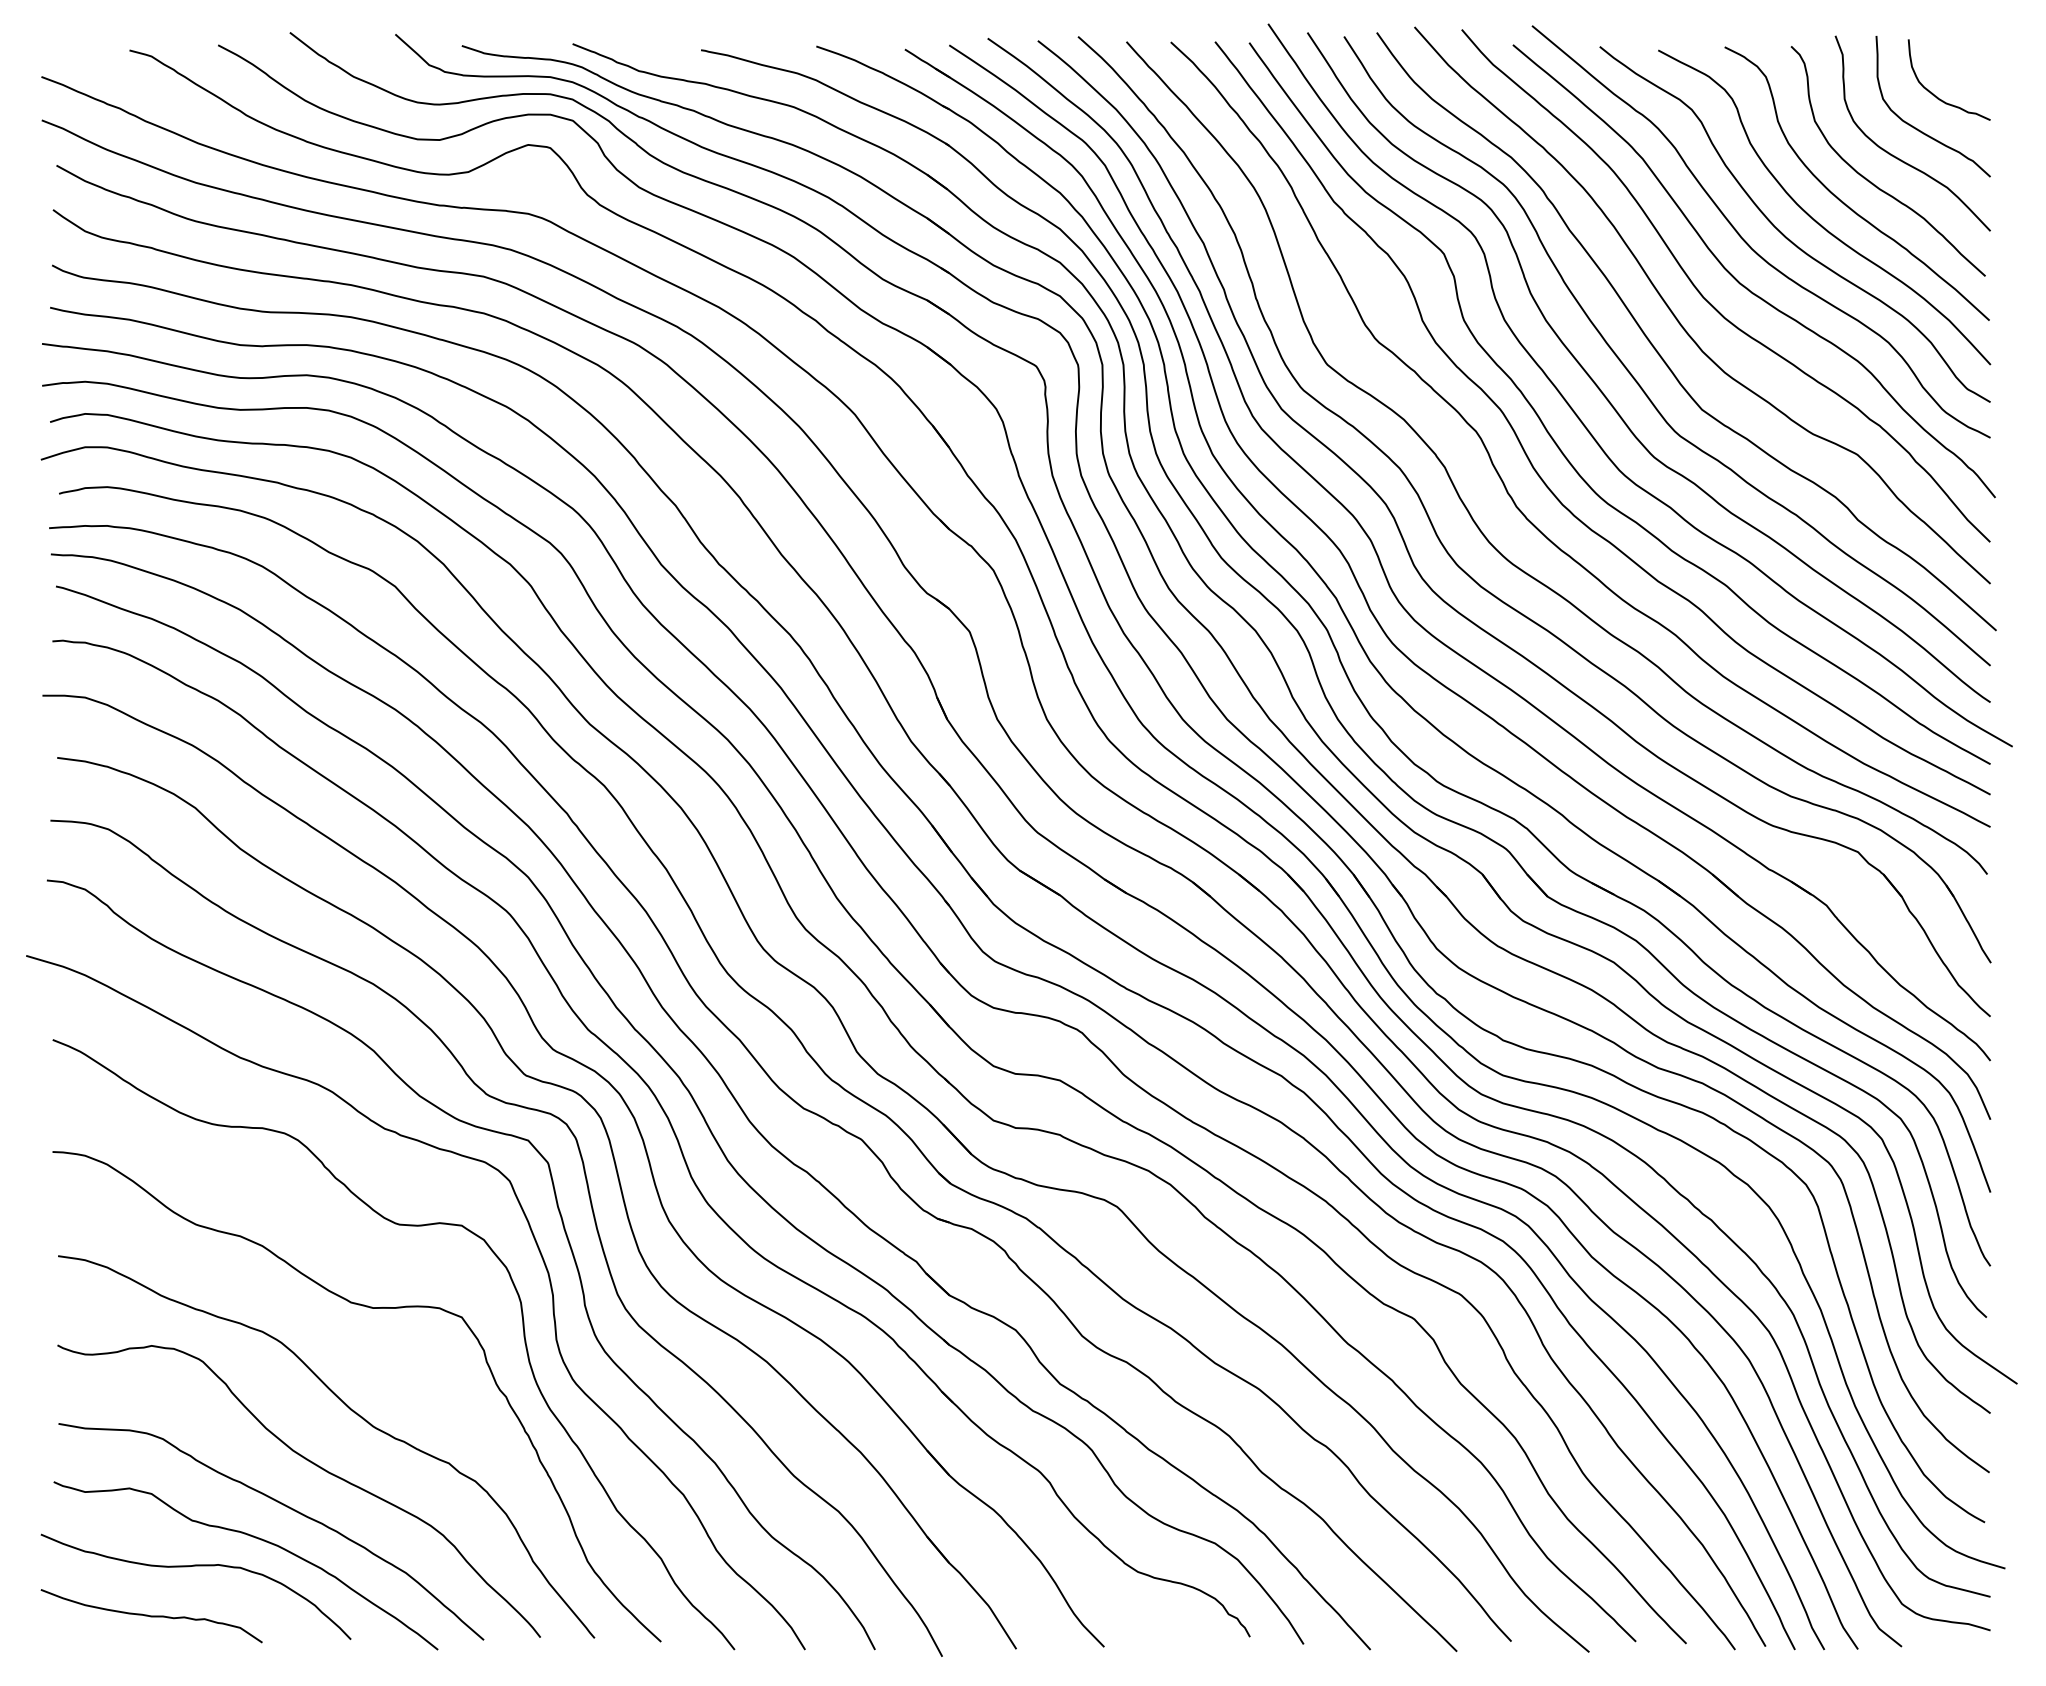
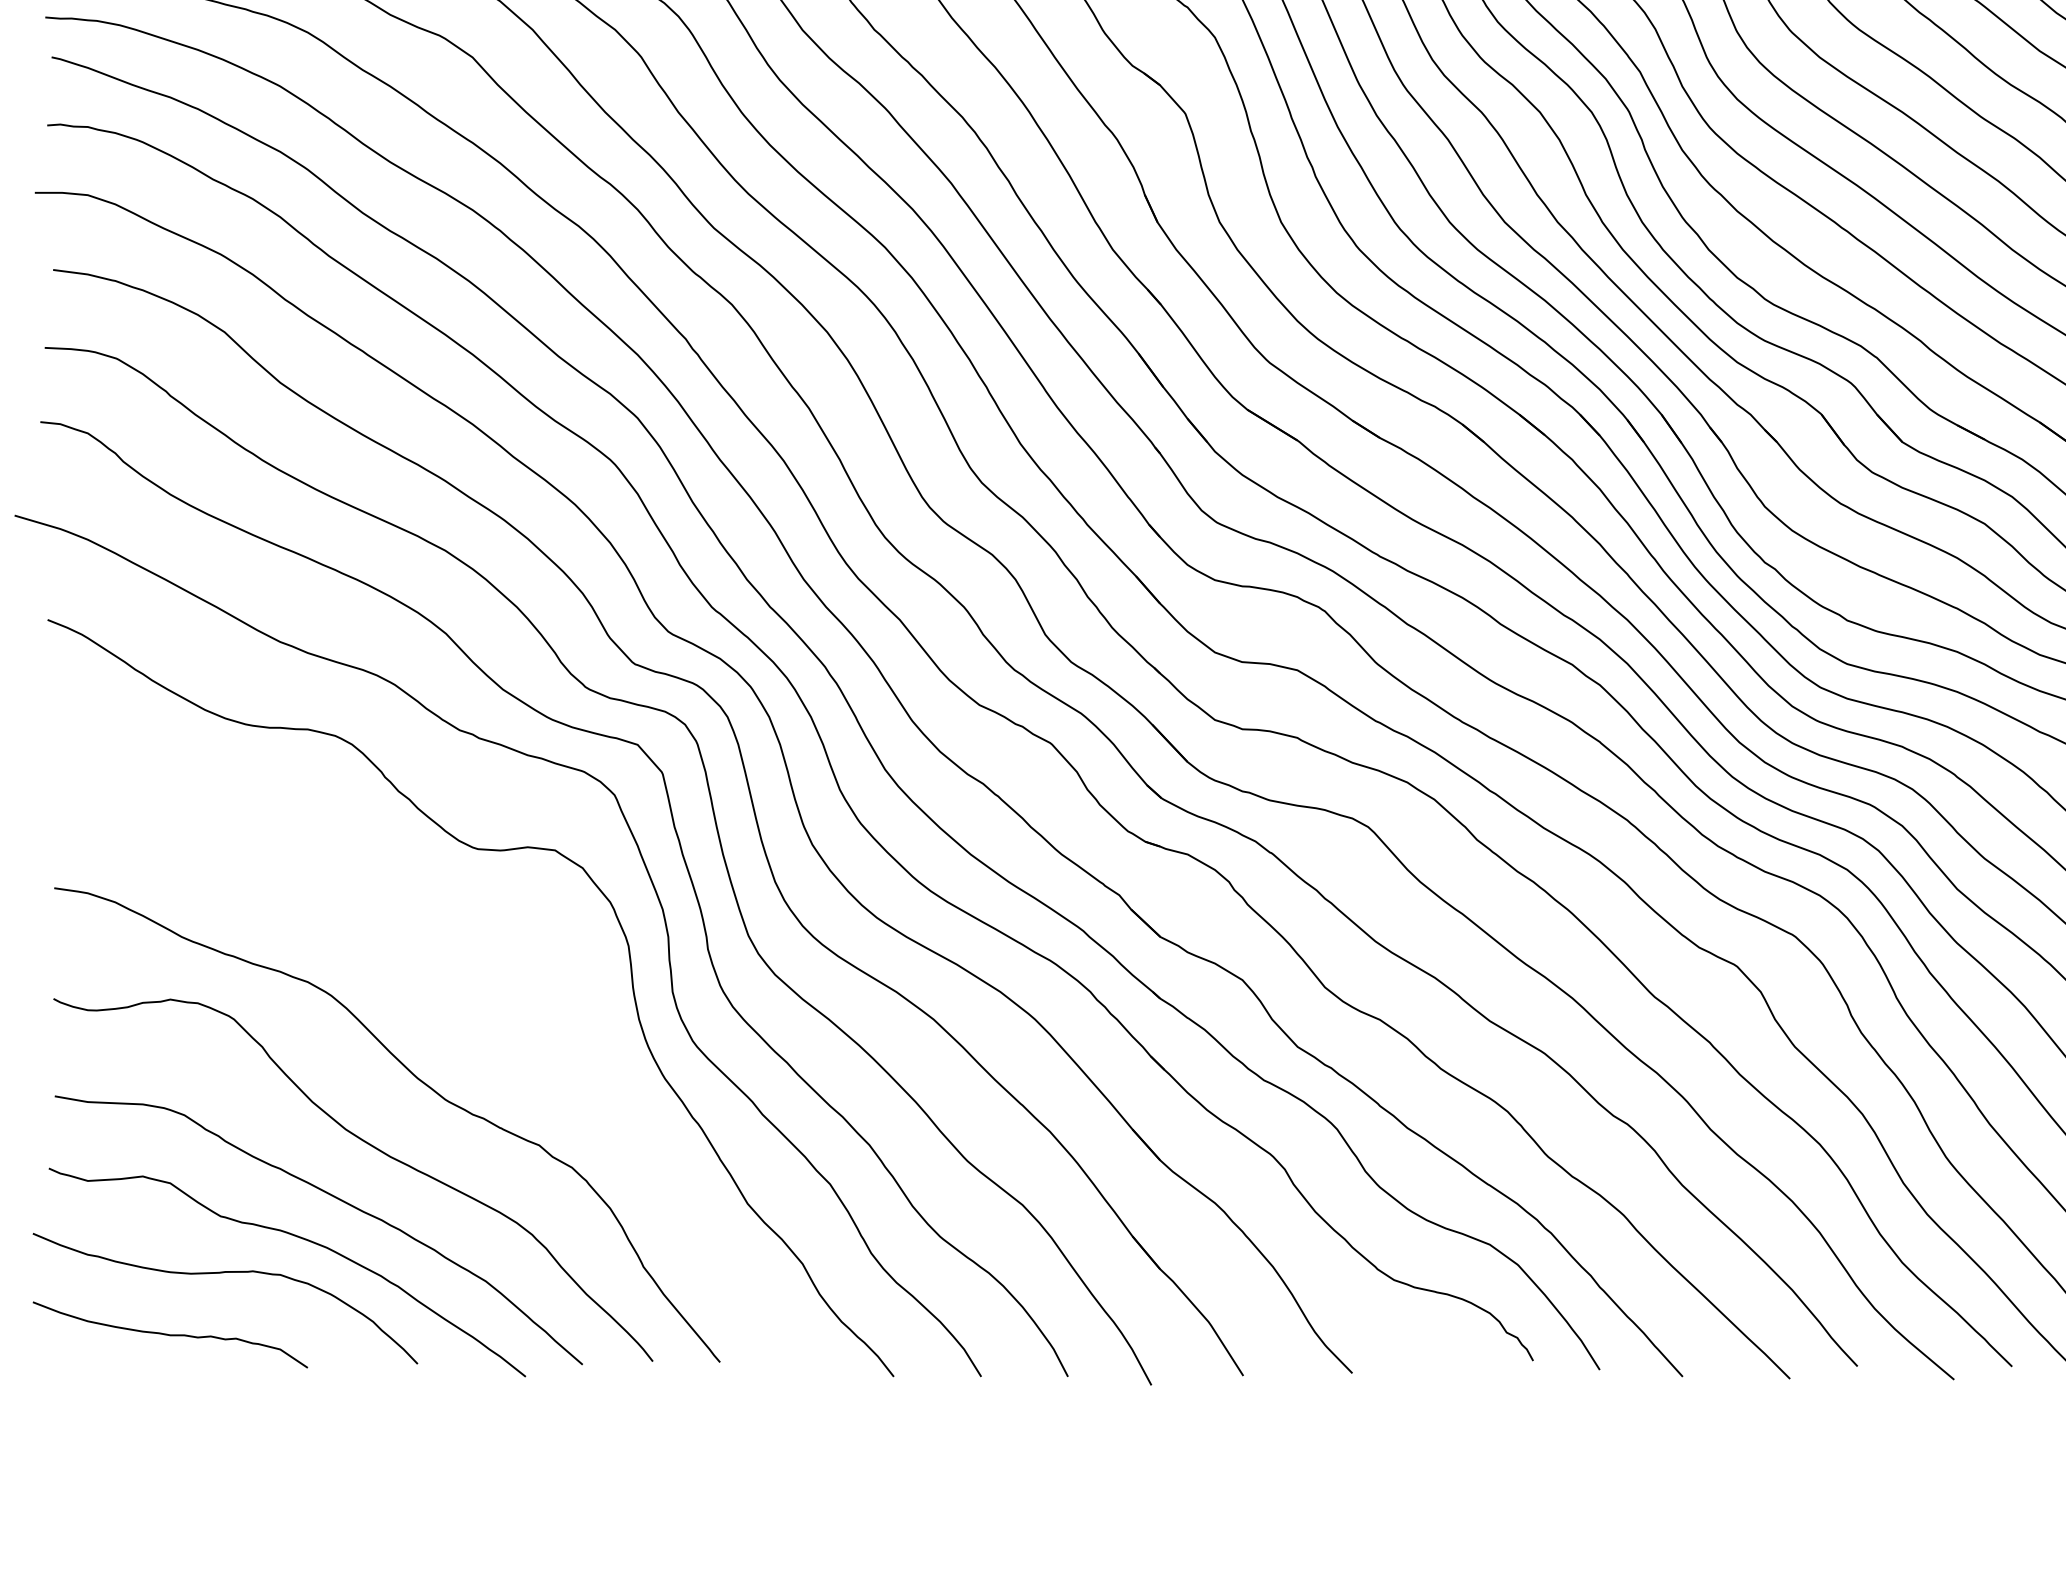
curve: (370, 1308) -> (441, 953), removed

